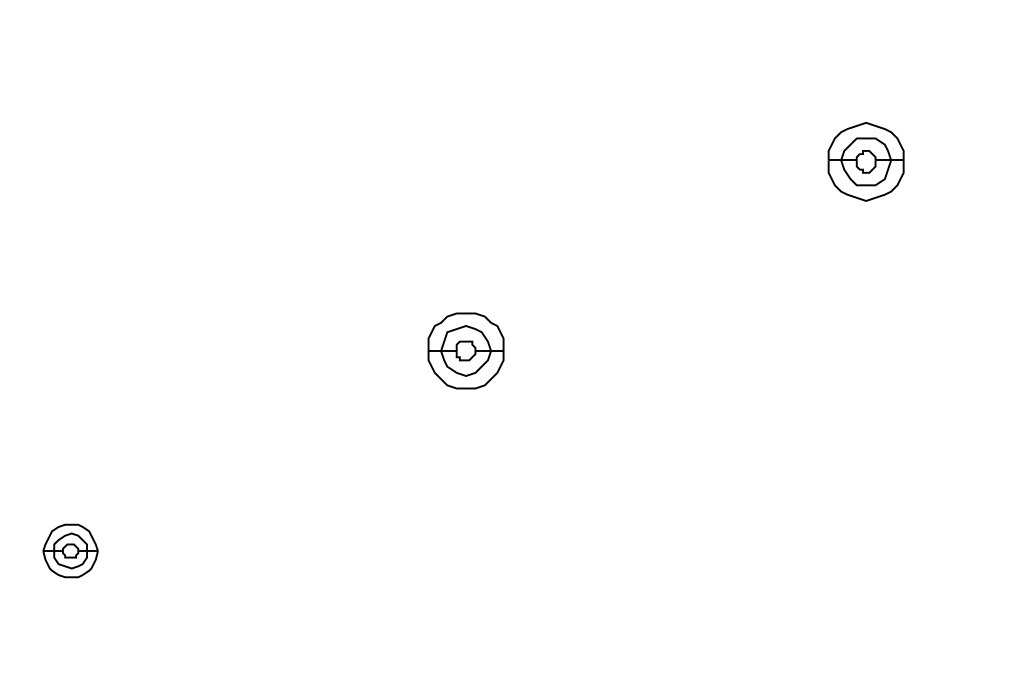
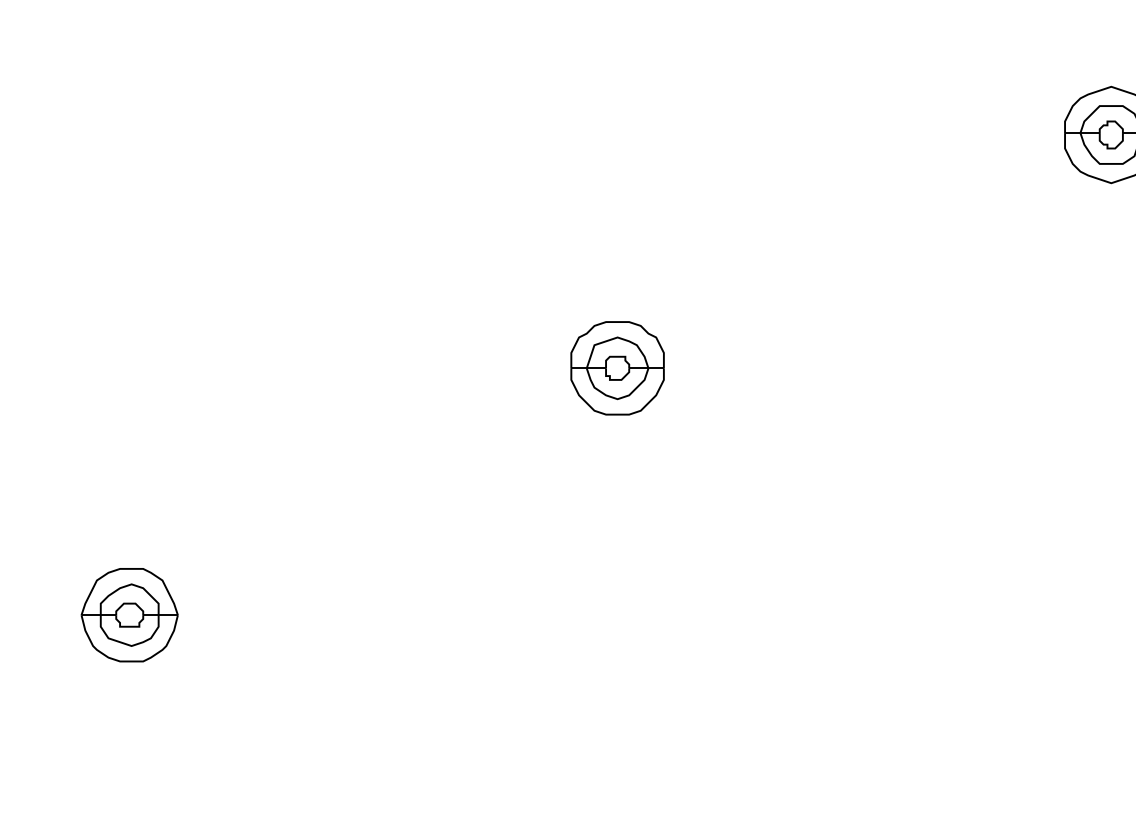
part: (70, 550) -> (129, 614), size x1.43

